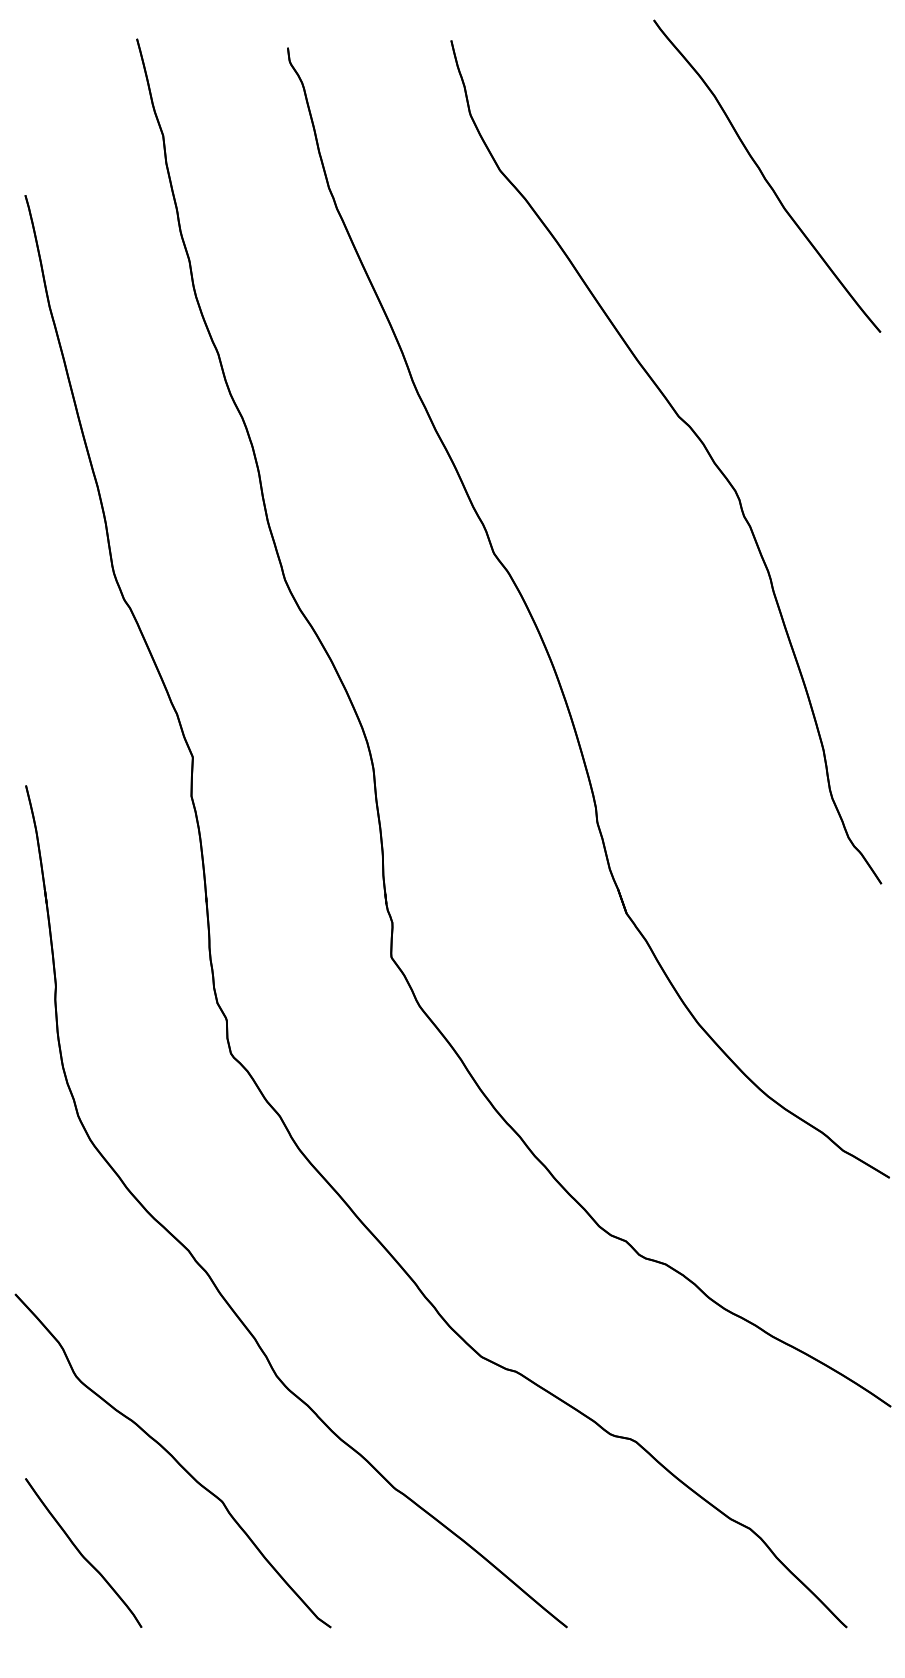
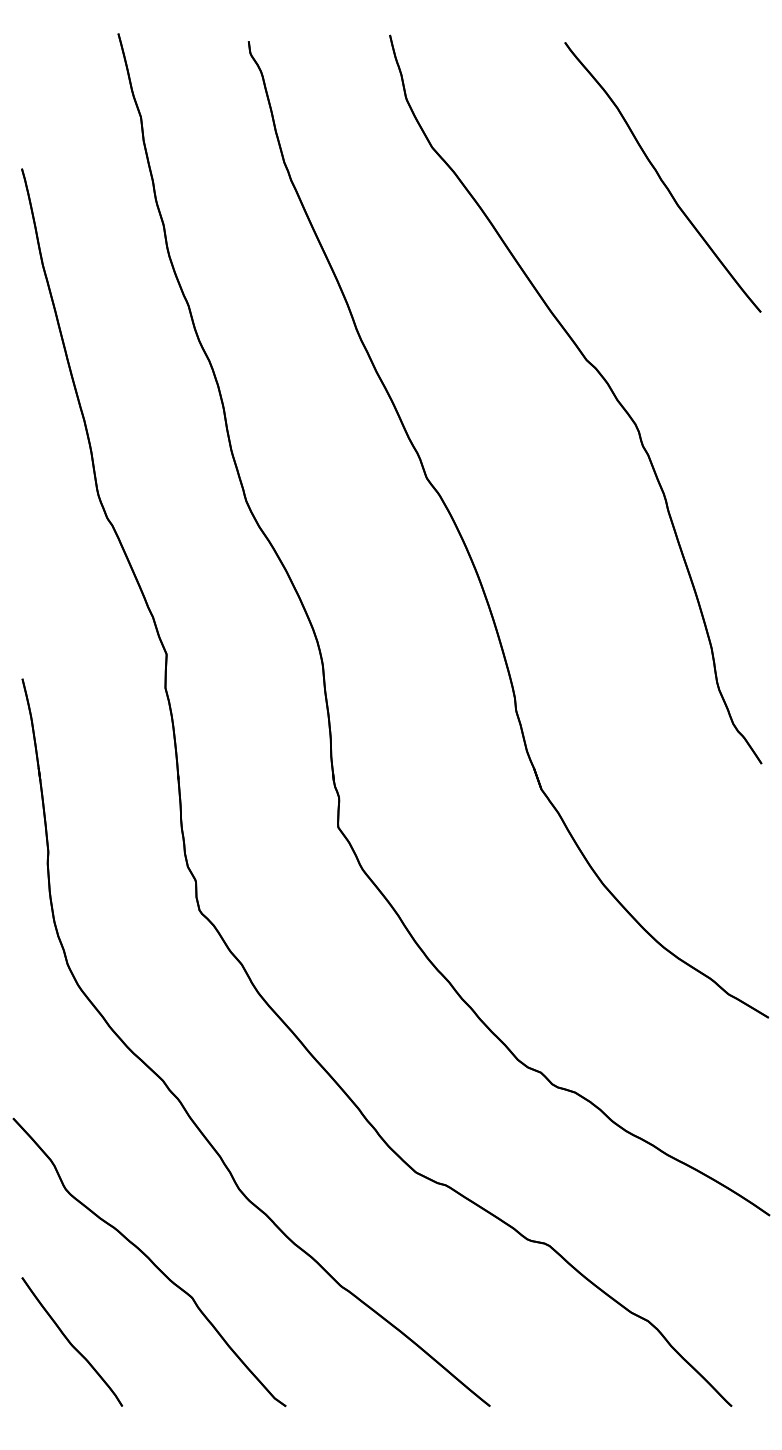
part: (767, 175) -> (663, 176), moved

